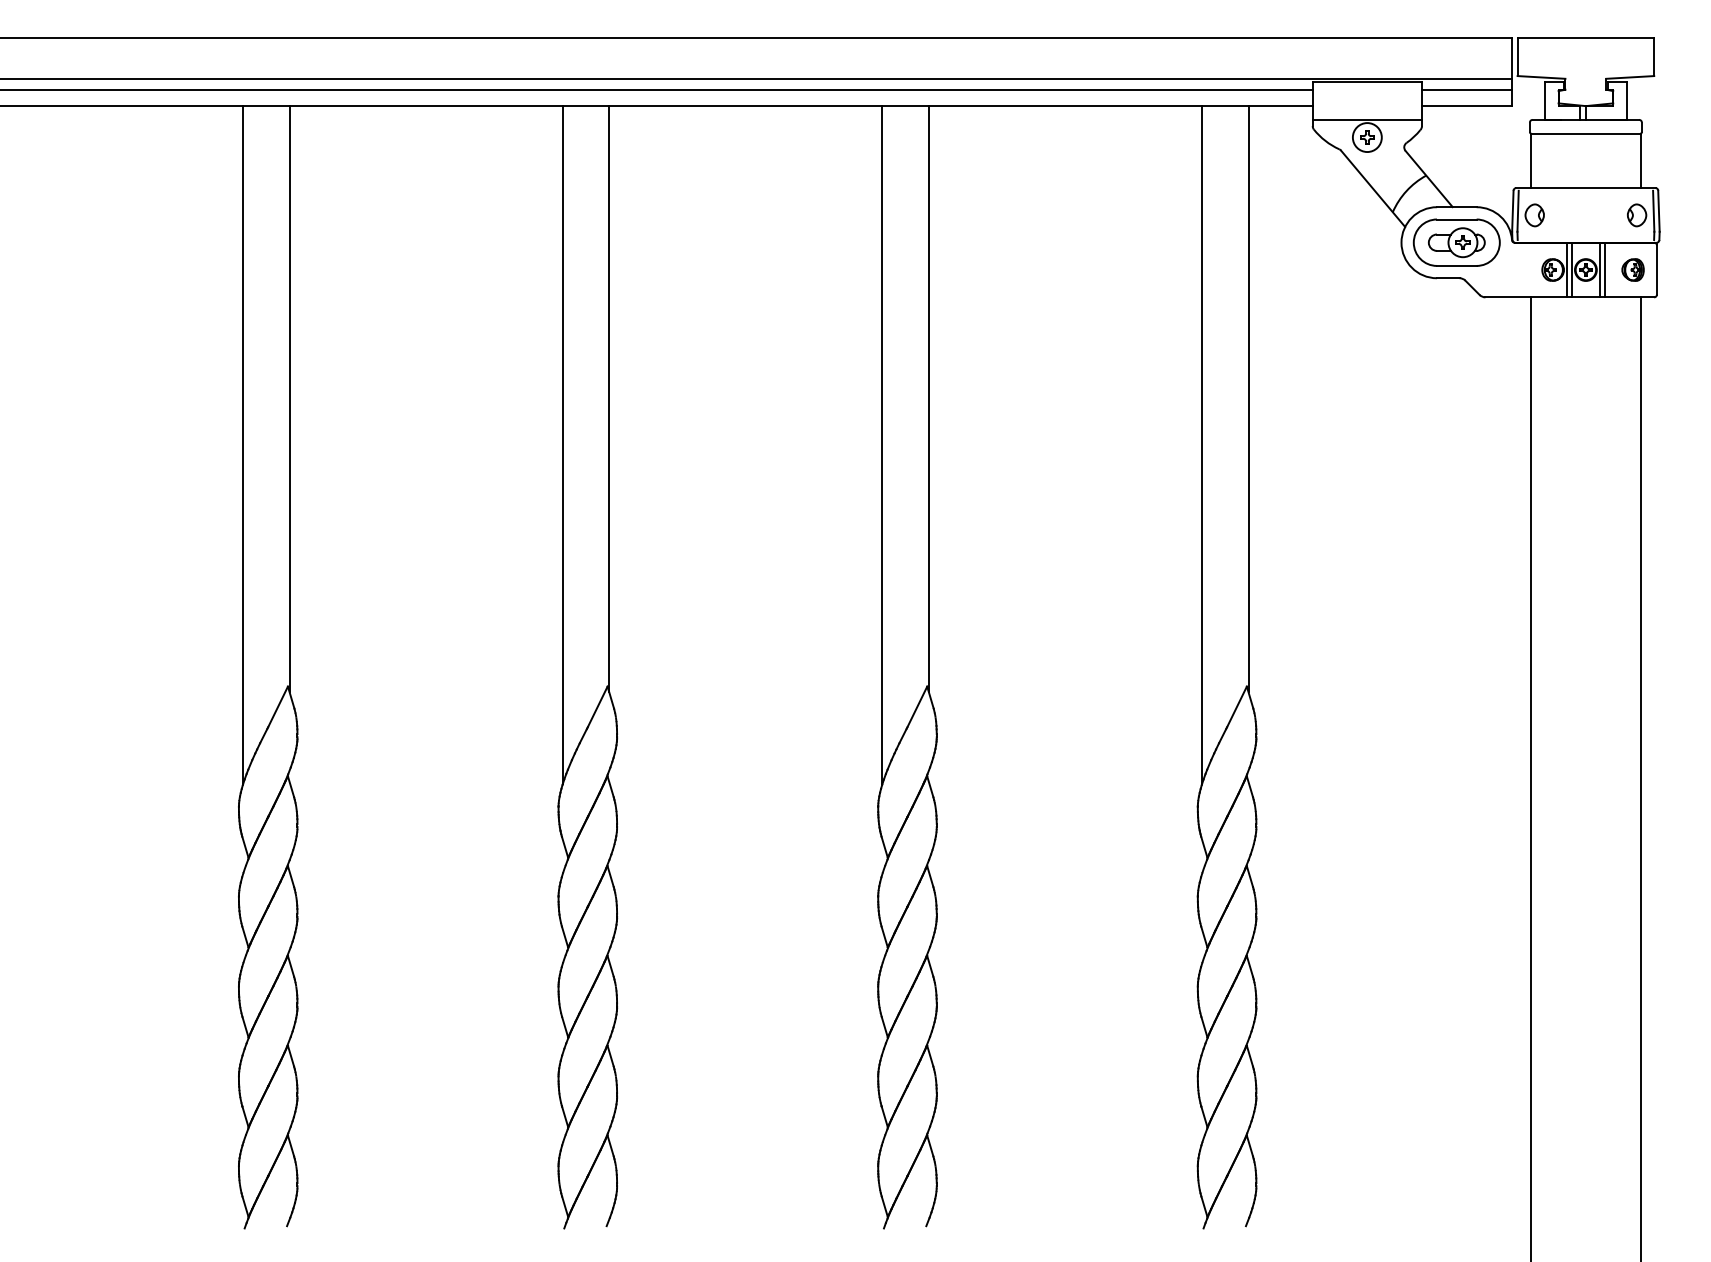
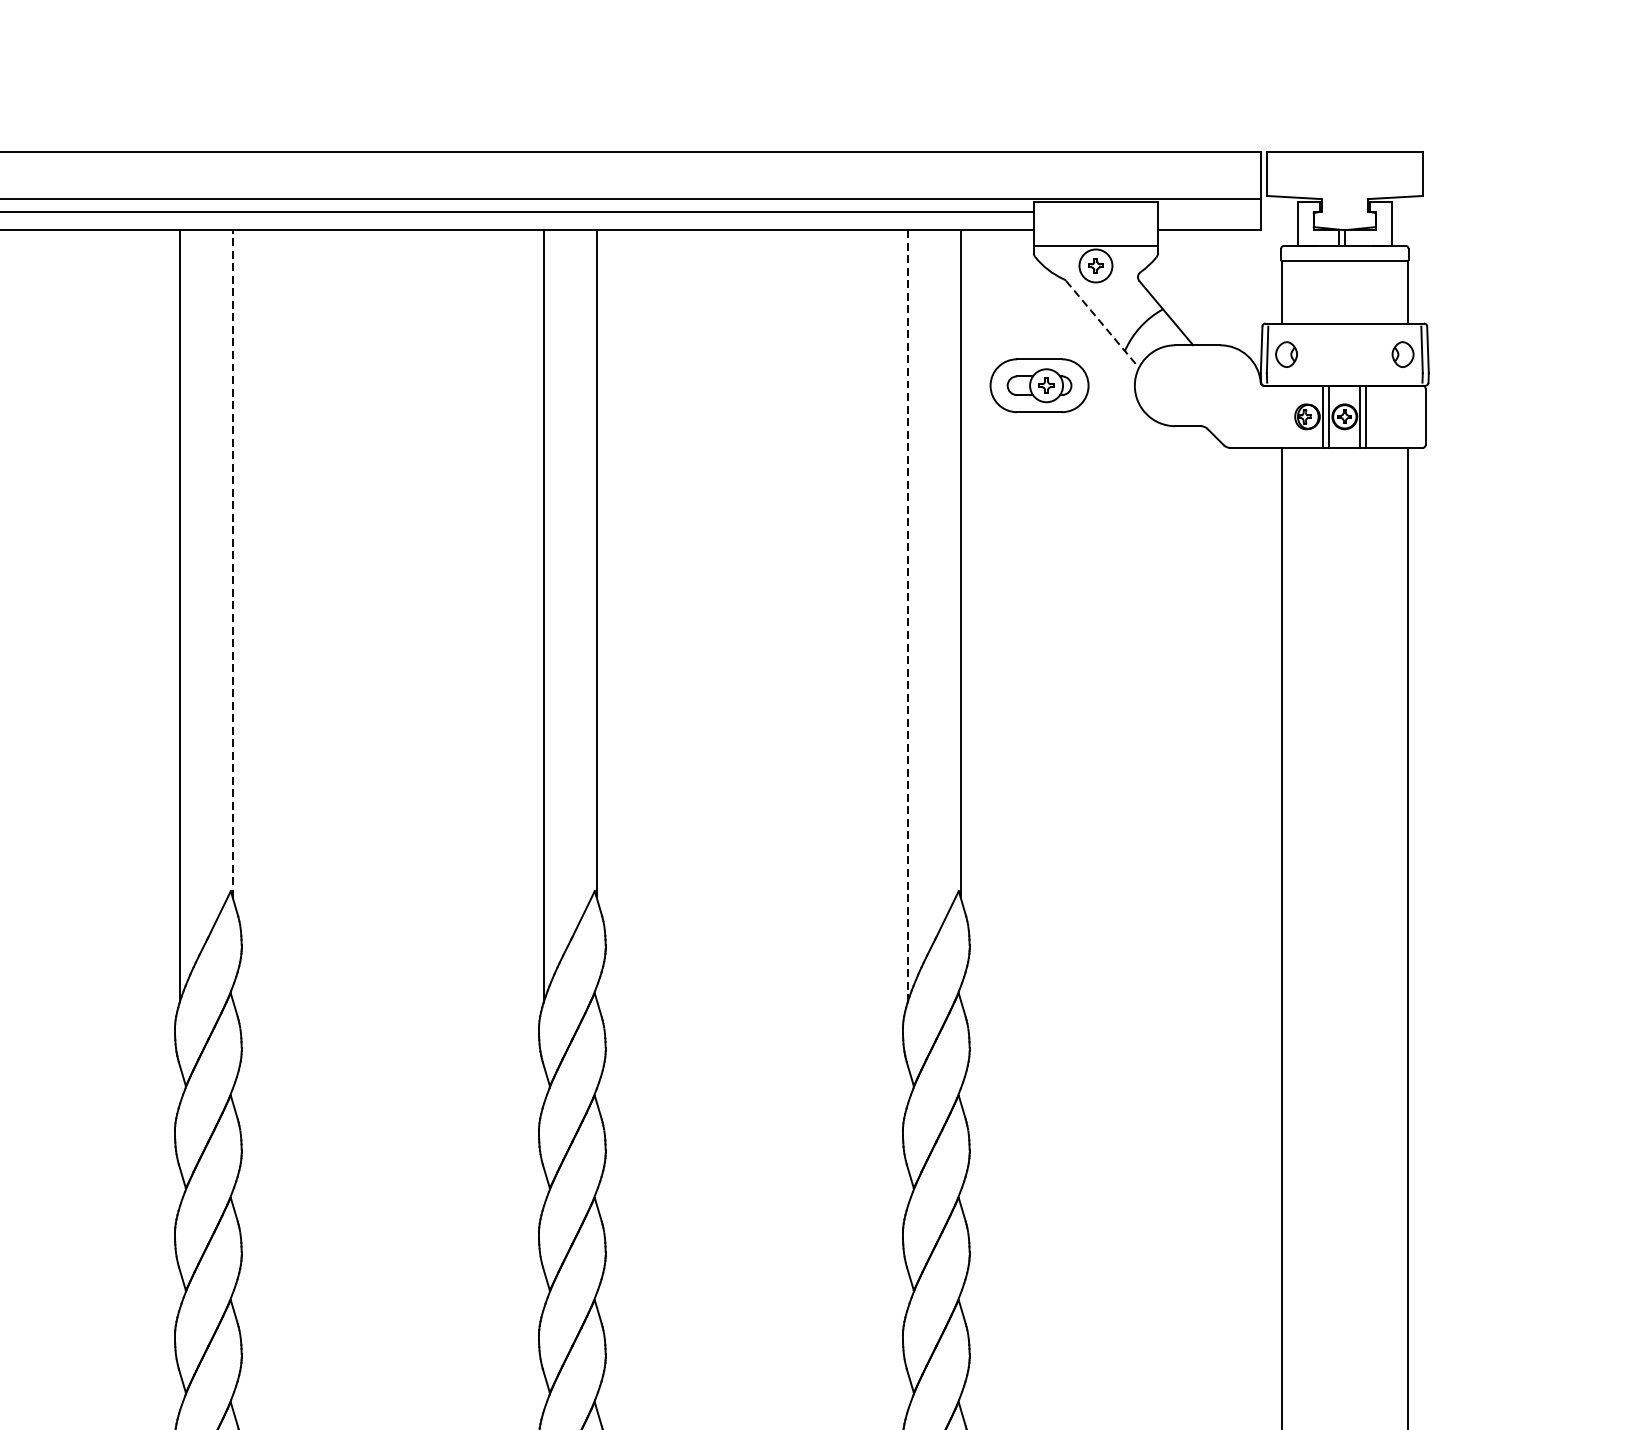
line: (1466, 89) -> (1208, 211), removed
line: (1373, 188) -> (1102, 324), solid -> dashed
part: (1456, 242) -> (1039, 385), moved
part: (1632, 269) -> (1397, 416), removed
line: (609, 398) -> (233, 563), solid -> dashed
line: (1202, 445) -> (908, 616), solid -> dashed

